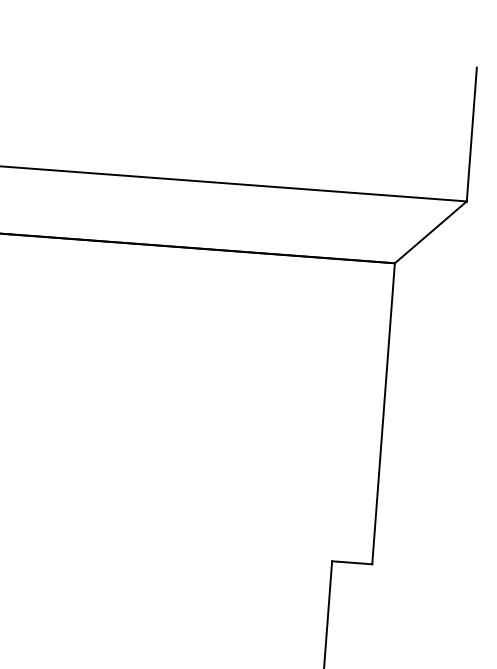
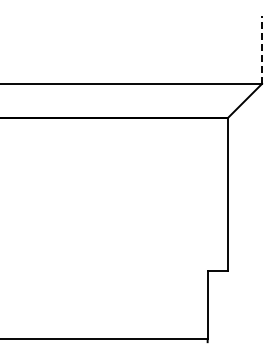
line: (472, 133) -> (262, 49), solid -> dashed

